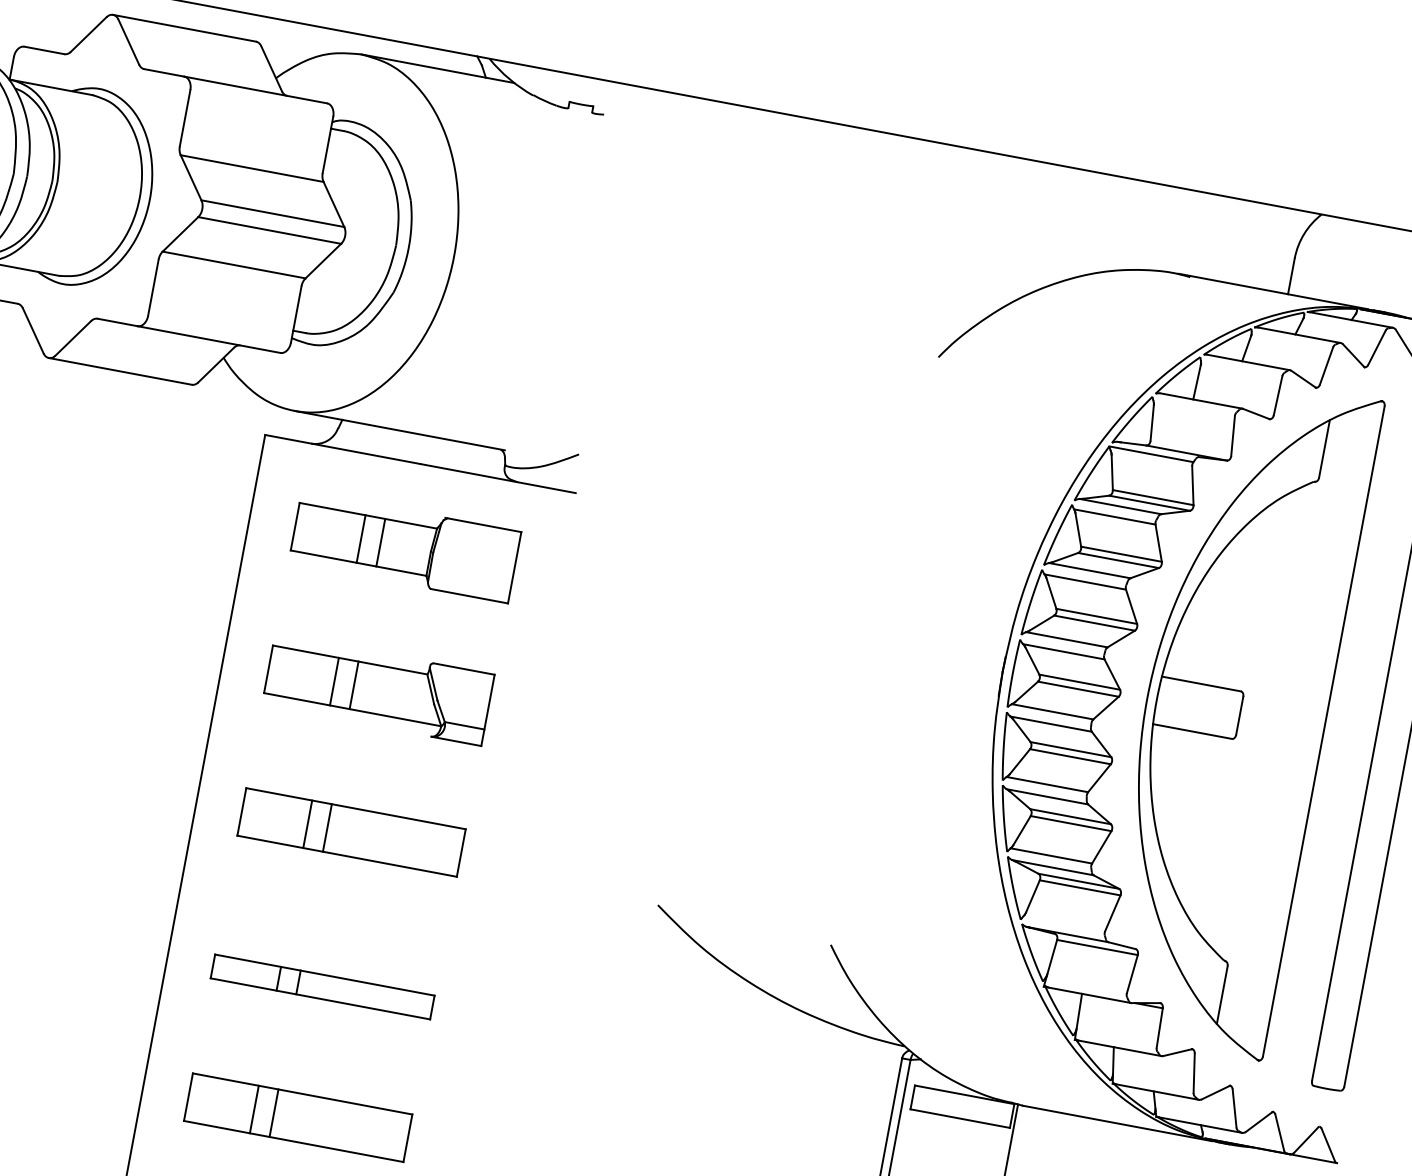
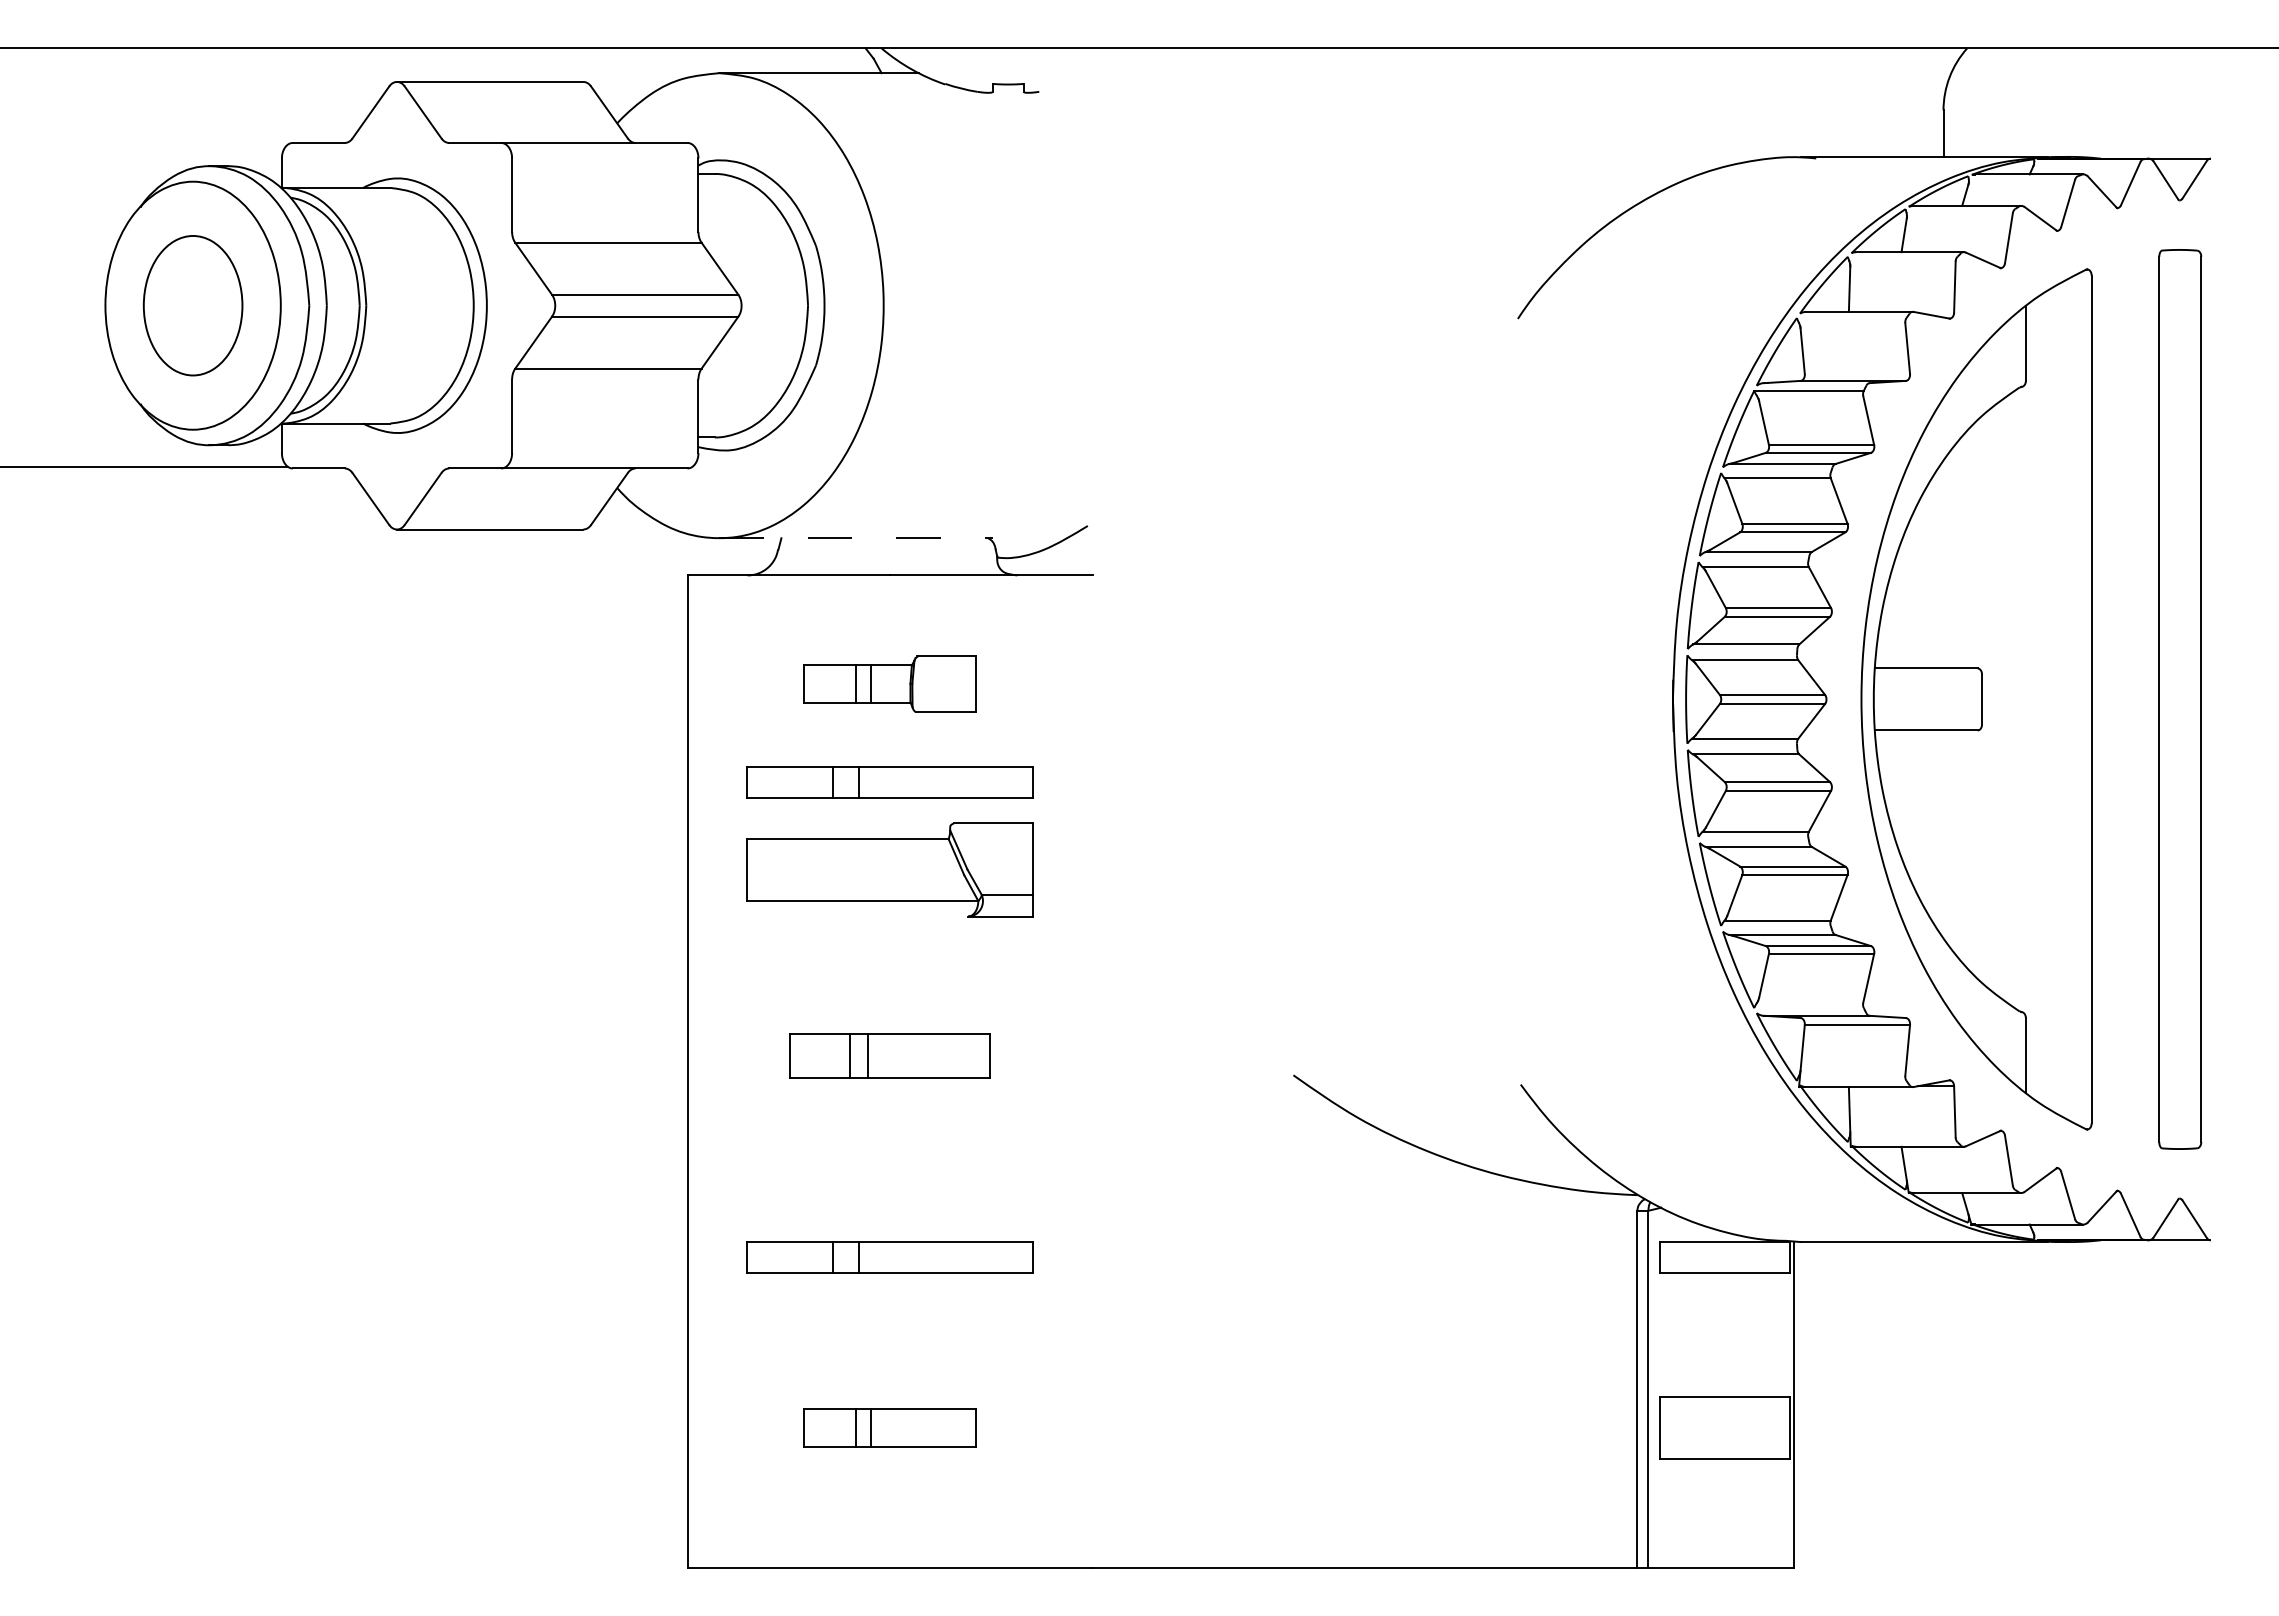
line: (399, 430) -> (856, 538), solid -> dashed
part: (404, 546) -> (889, 683), size x0.6
part: (390, 622) -> (889, 782), added
line: (334, 682) -> (833, 870), removed
line: (353, 685) -> (858, 870), removed
part: (351, 831) -> (889, 1055), size x0.7
part: (297, 1117) -> (889, 1427), size x0.6

